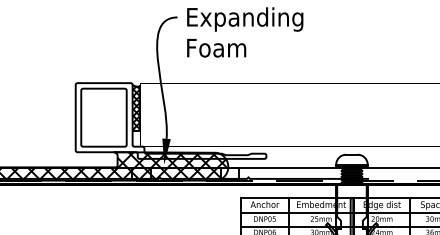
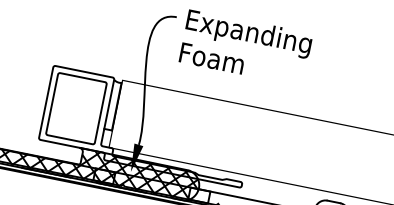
hatch: (135, 108) -> (112, 105), removed

